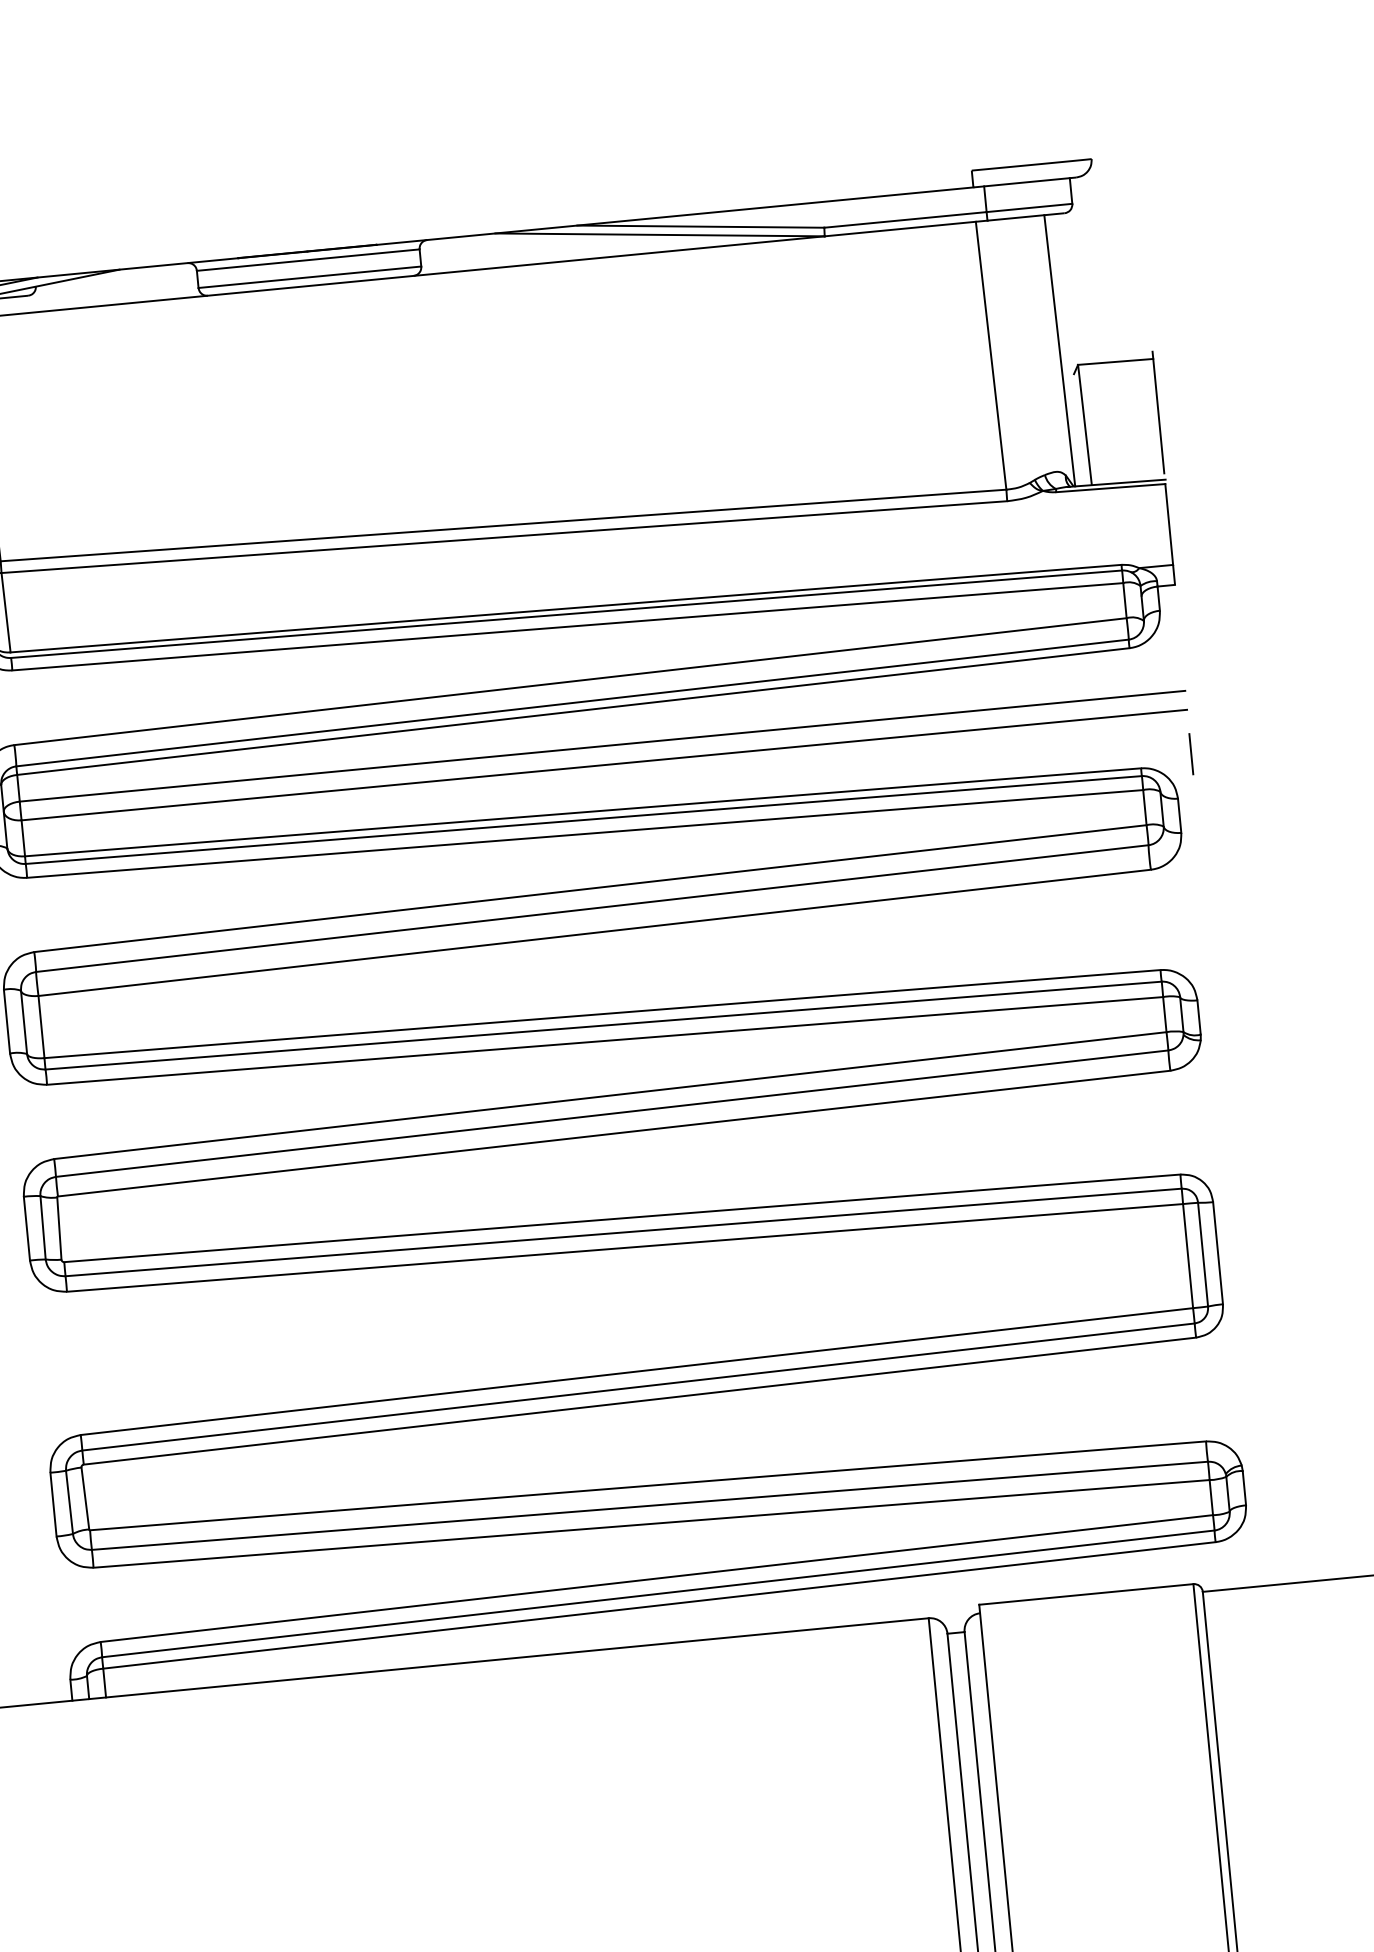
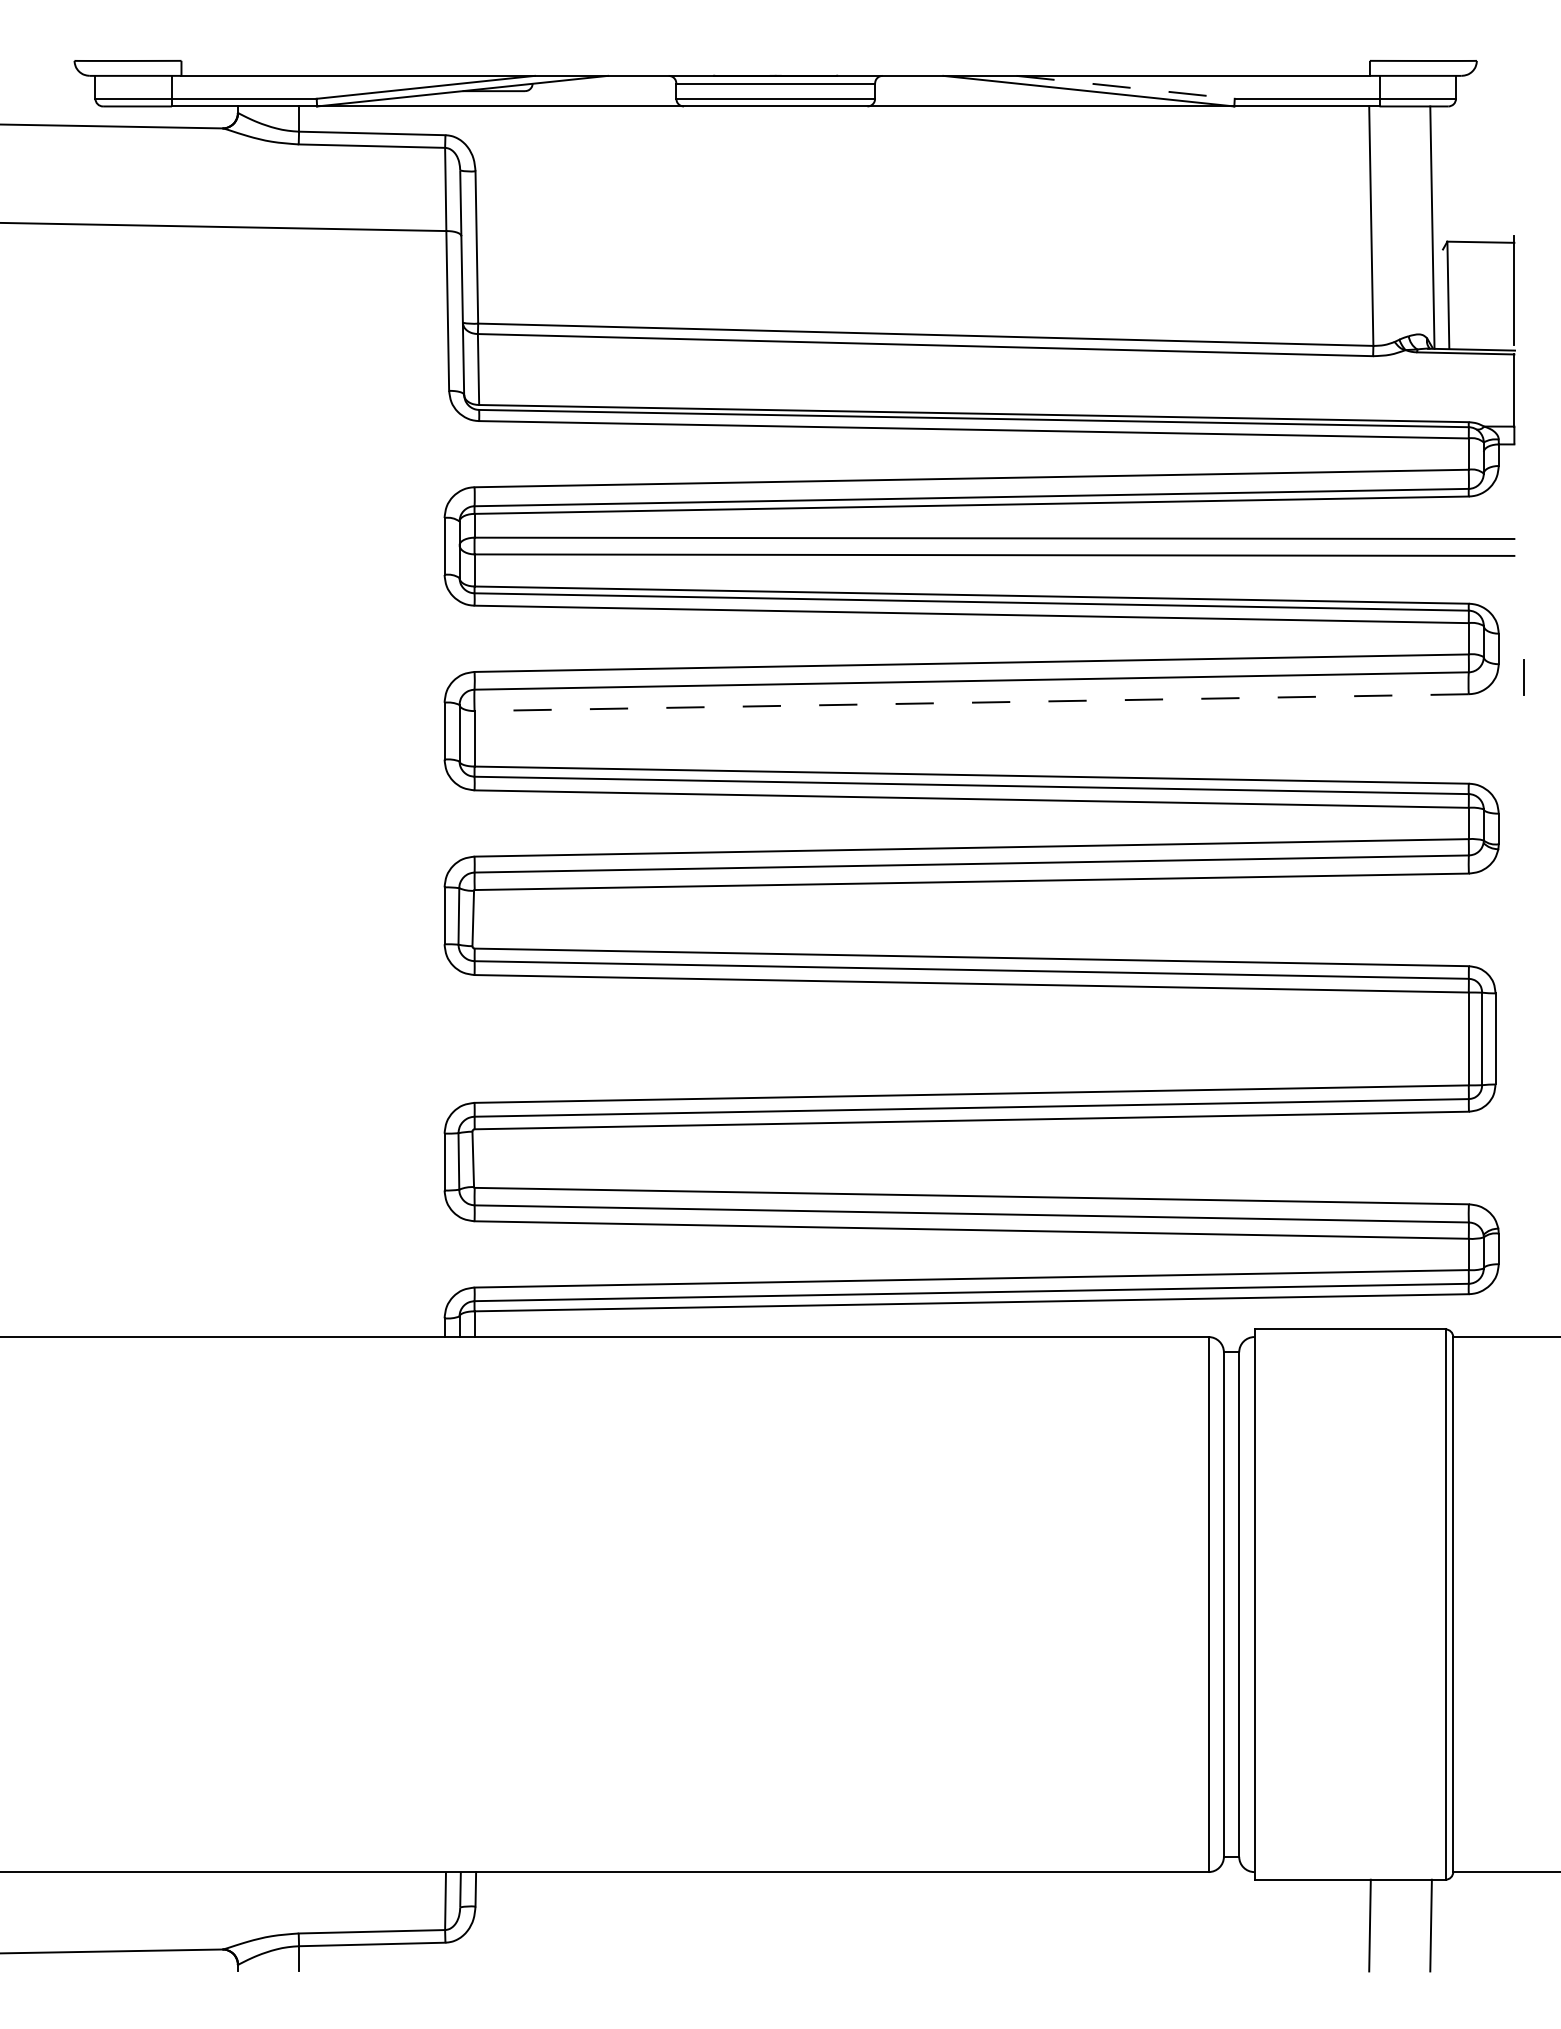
line: (700, 226) -> (1125, 87), solid -> dashed
line: (1190, 754) -> (1523, 677), moved
line: (594, 932) -> (971, 702), solid -> dashed

